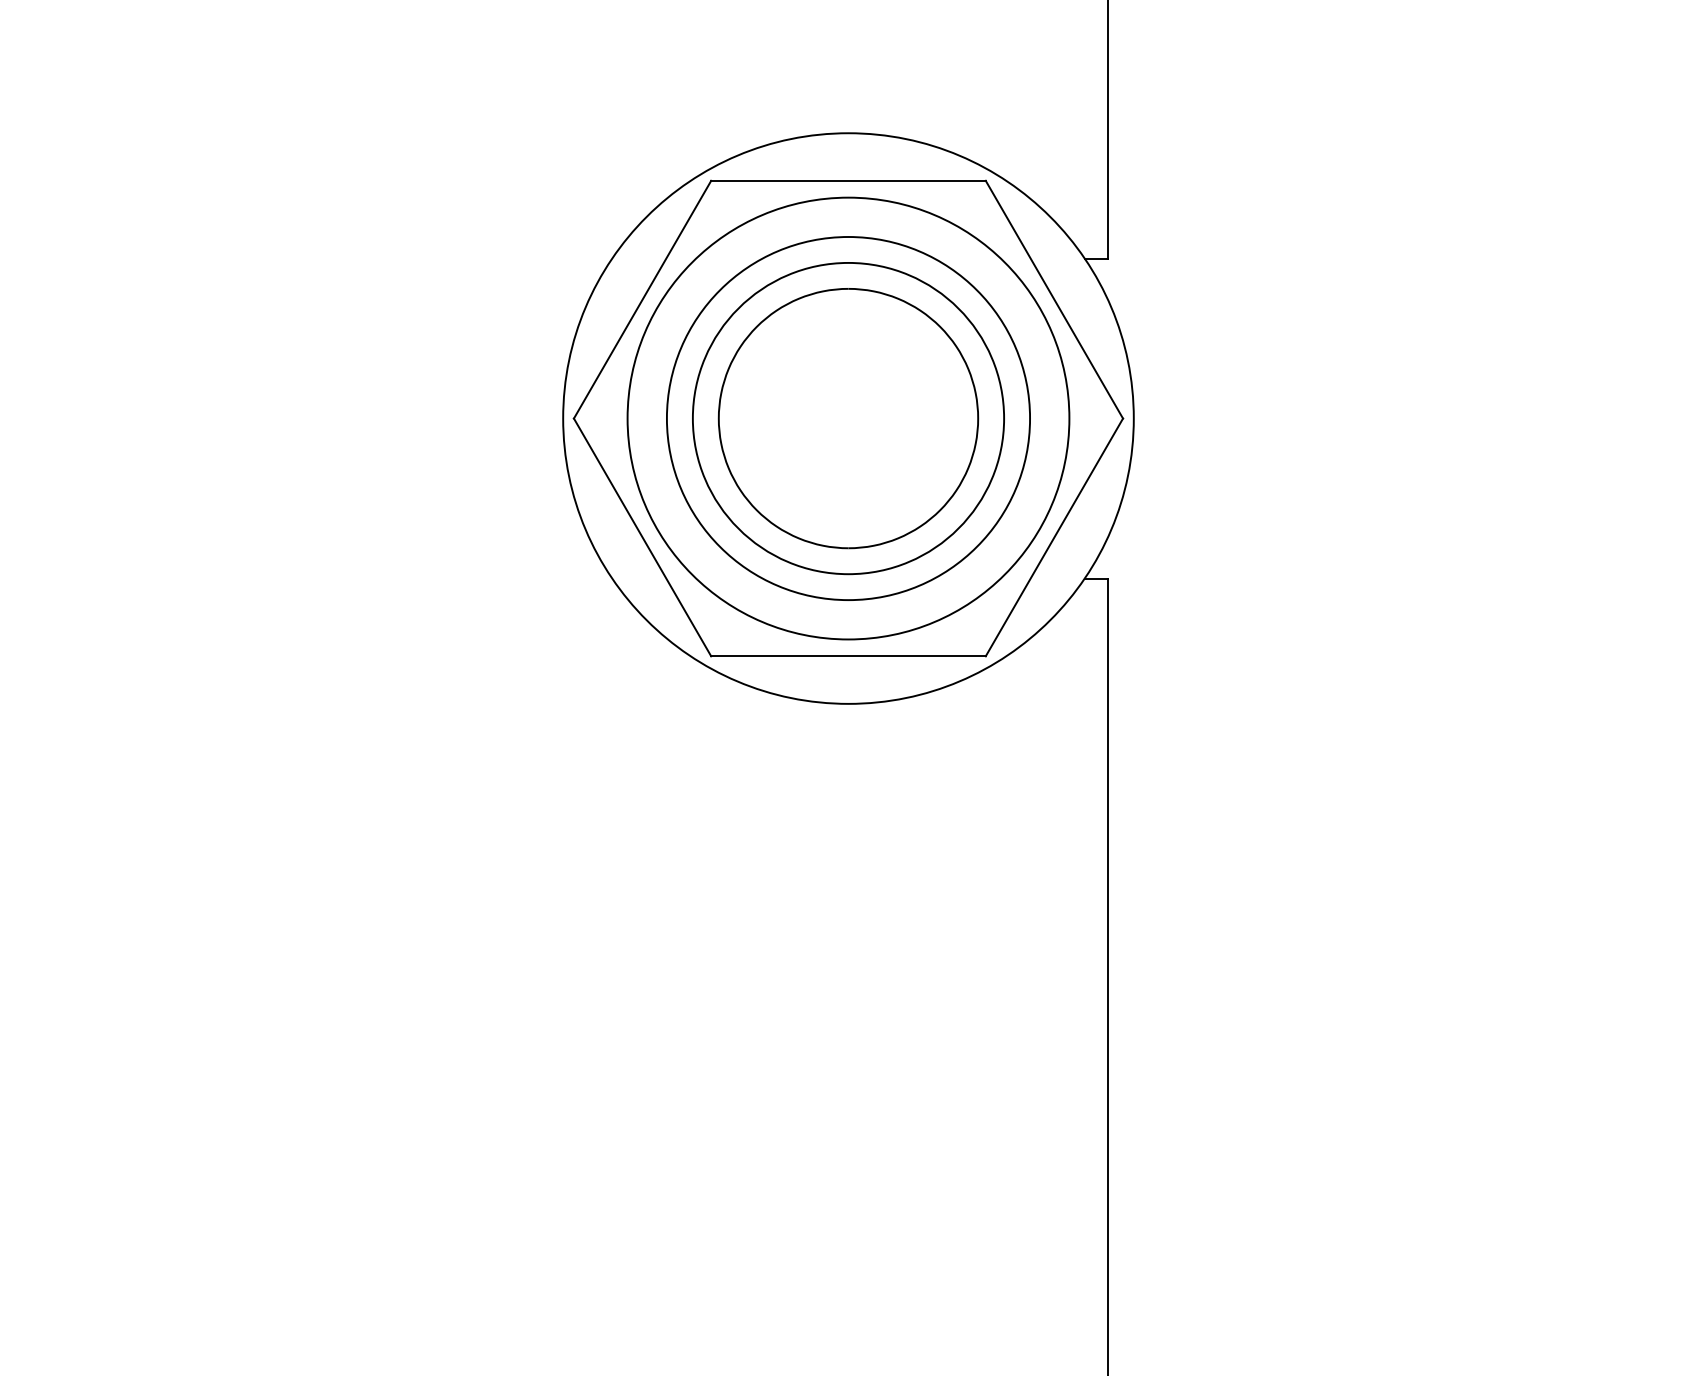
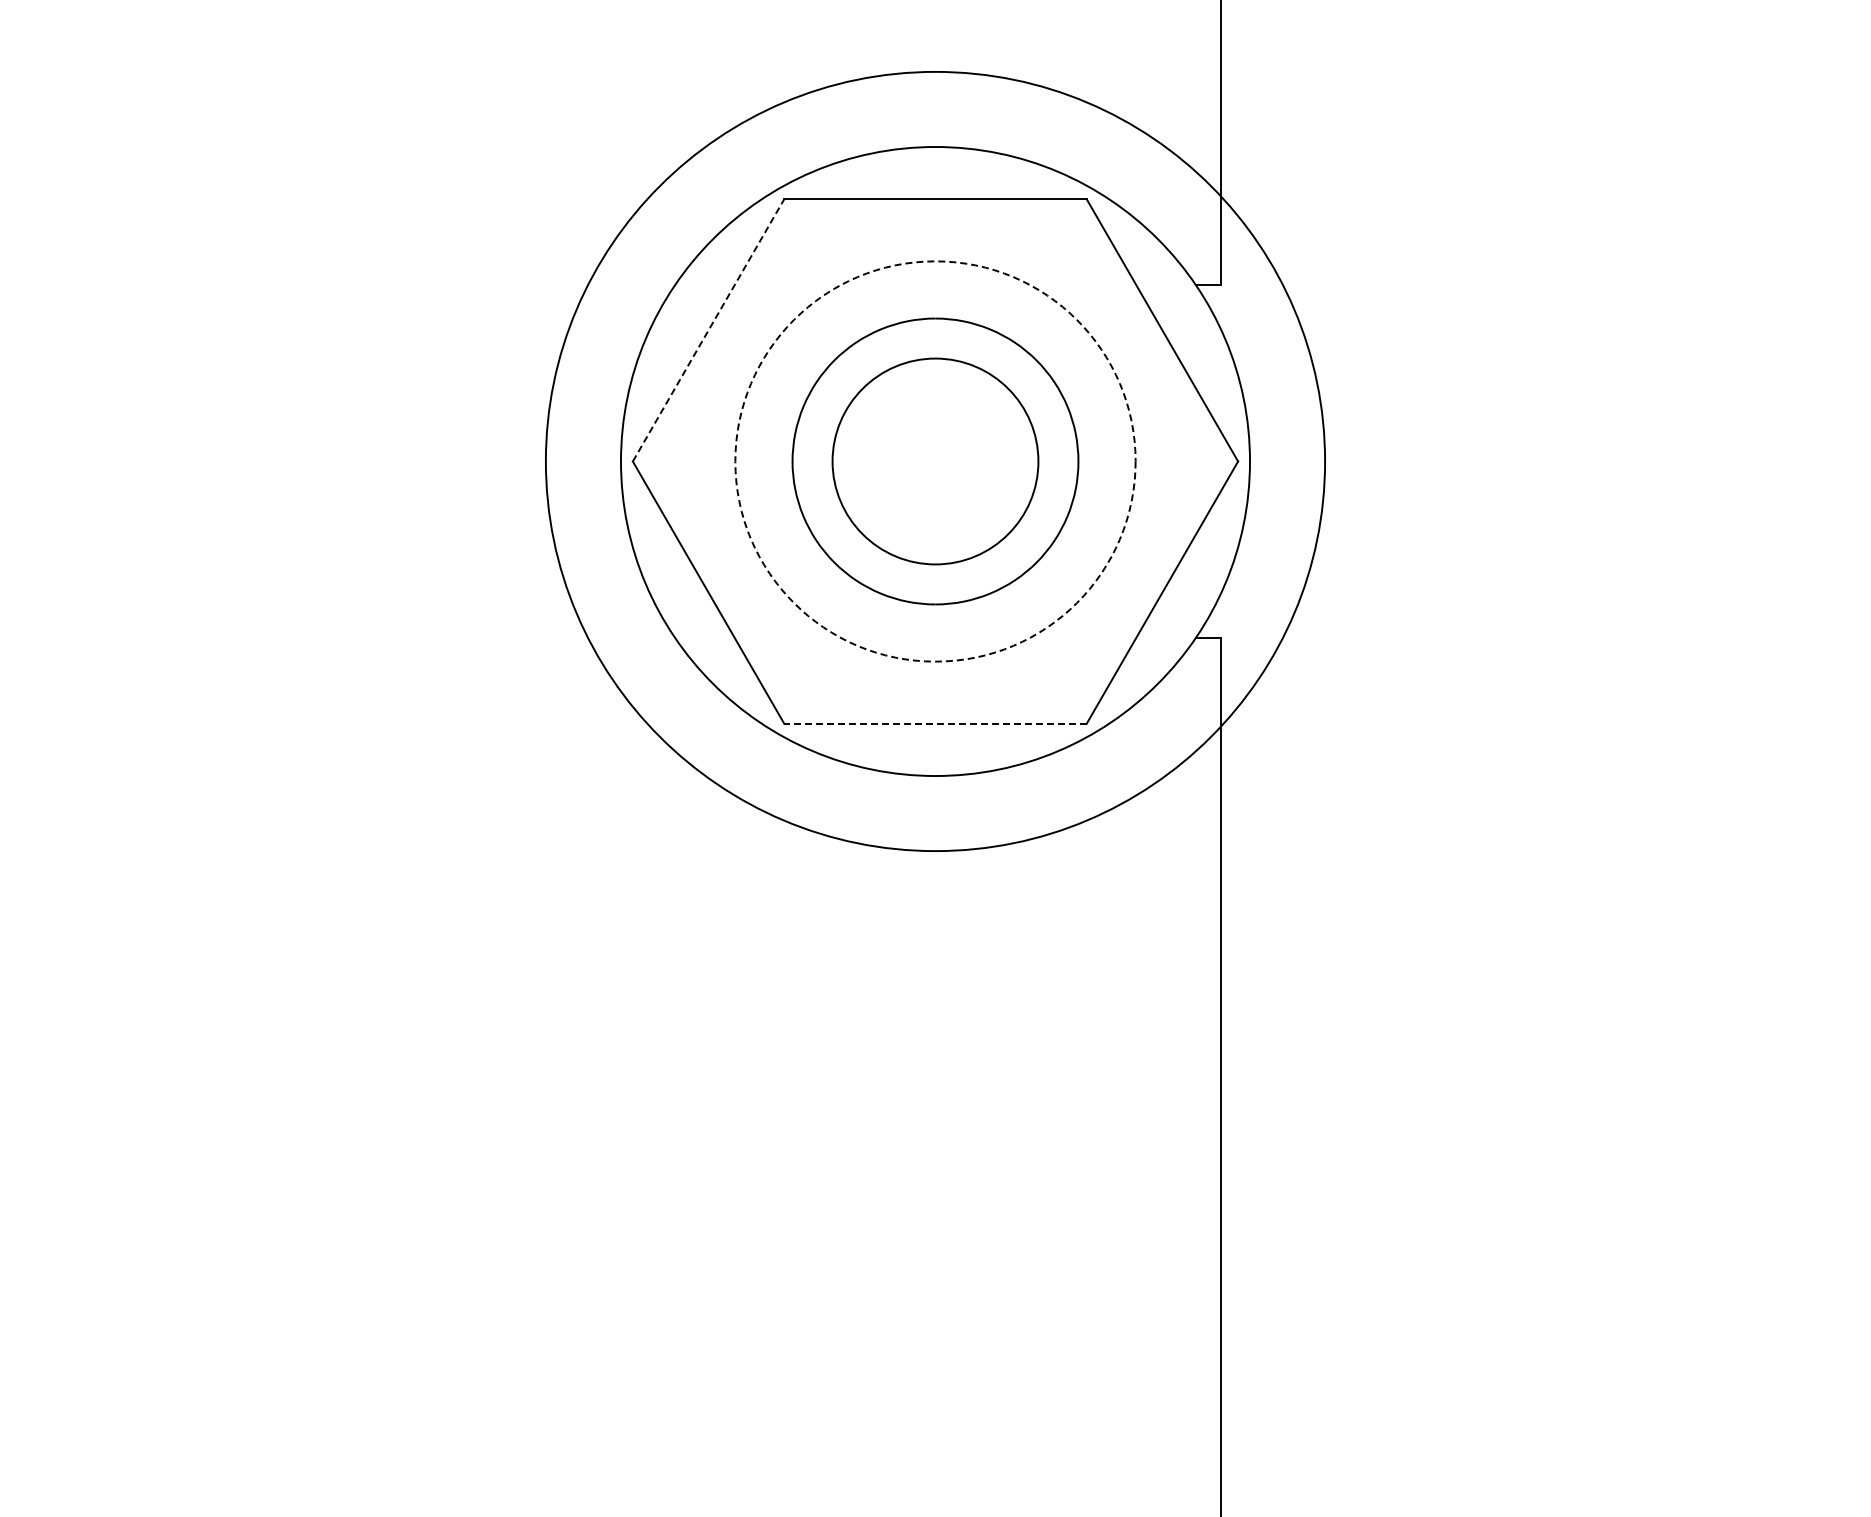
line: (642, 299) -> (708, 330), solid -> dashed
circle: (848, 418) -> (935, 461), size x0.6
circle: (848, 418) -> (935, 461), size x1.6
circle: (848, 418) -> (935, 461), solid -> dashed
line: (848, 656) -> (935, 723), solid -> dashed

